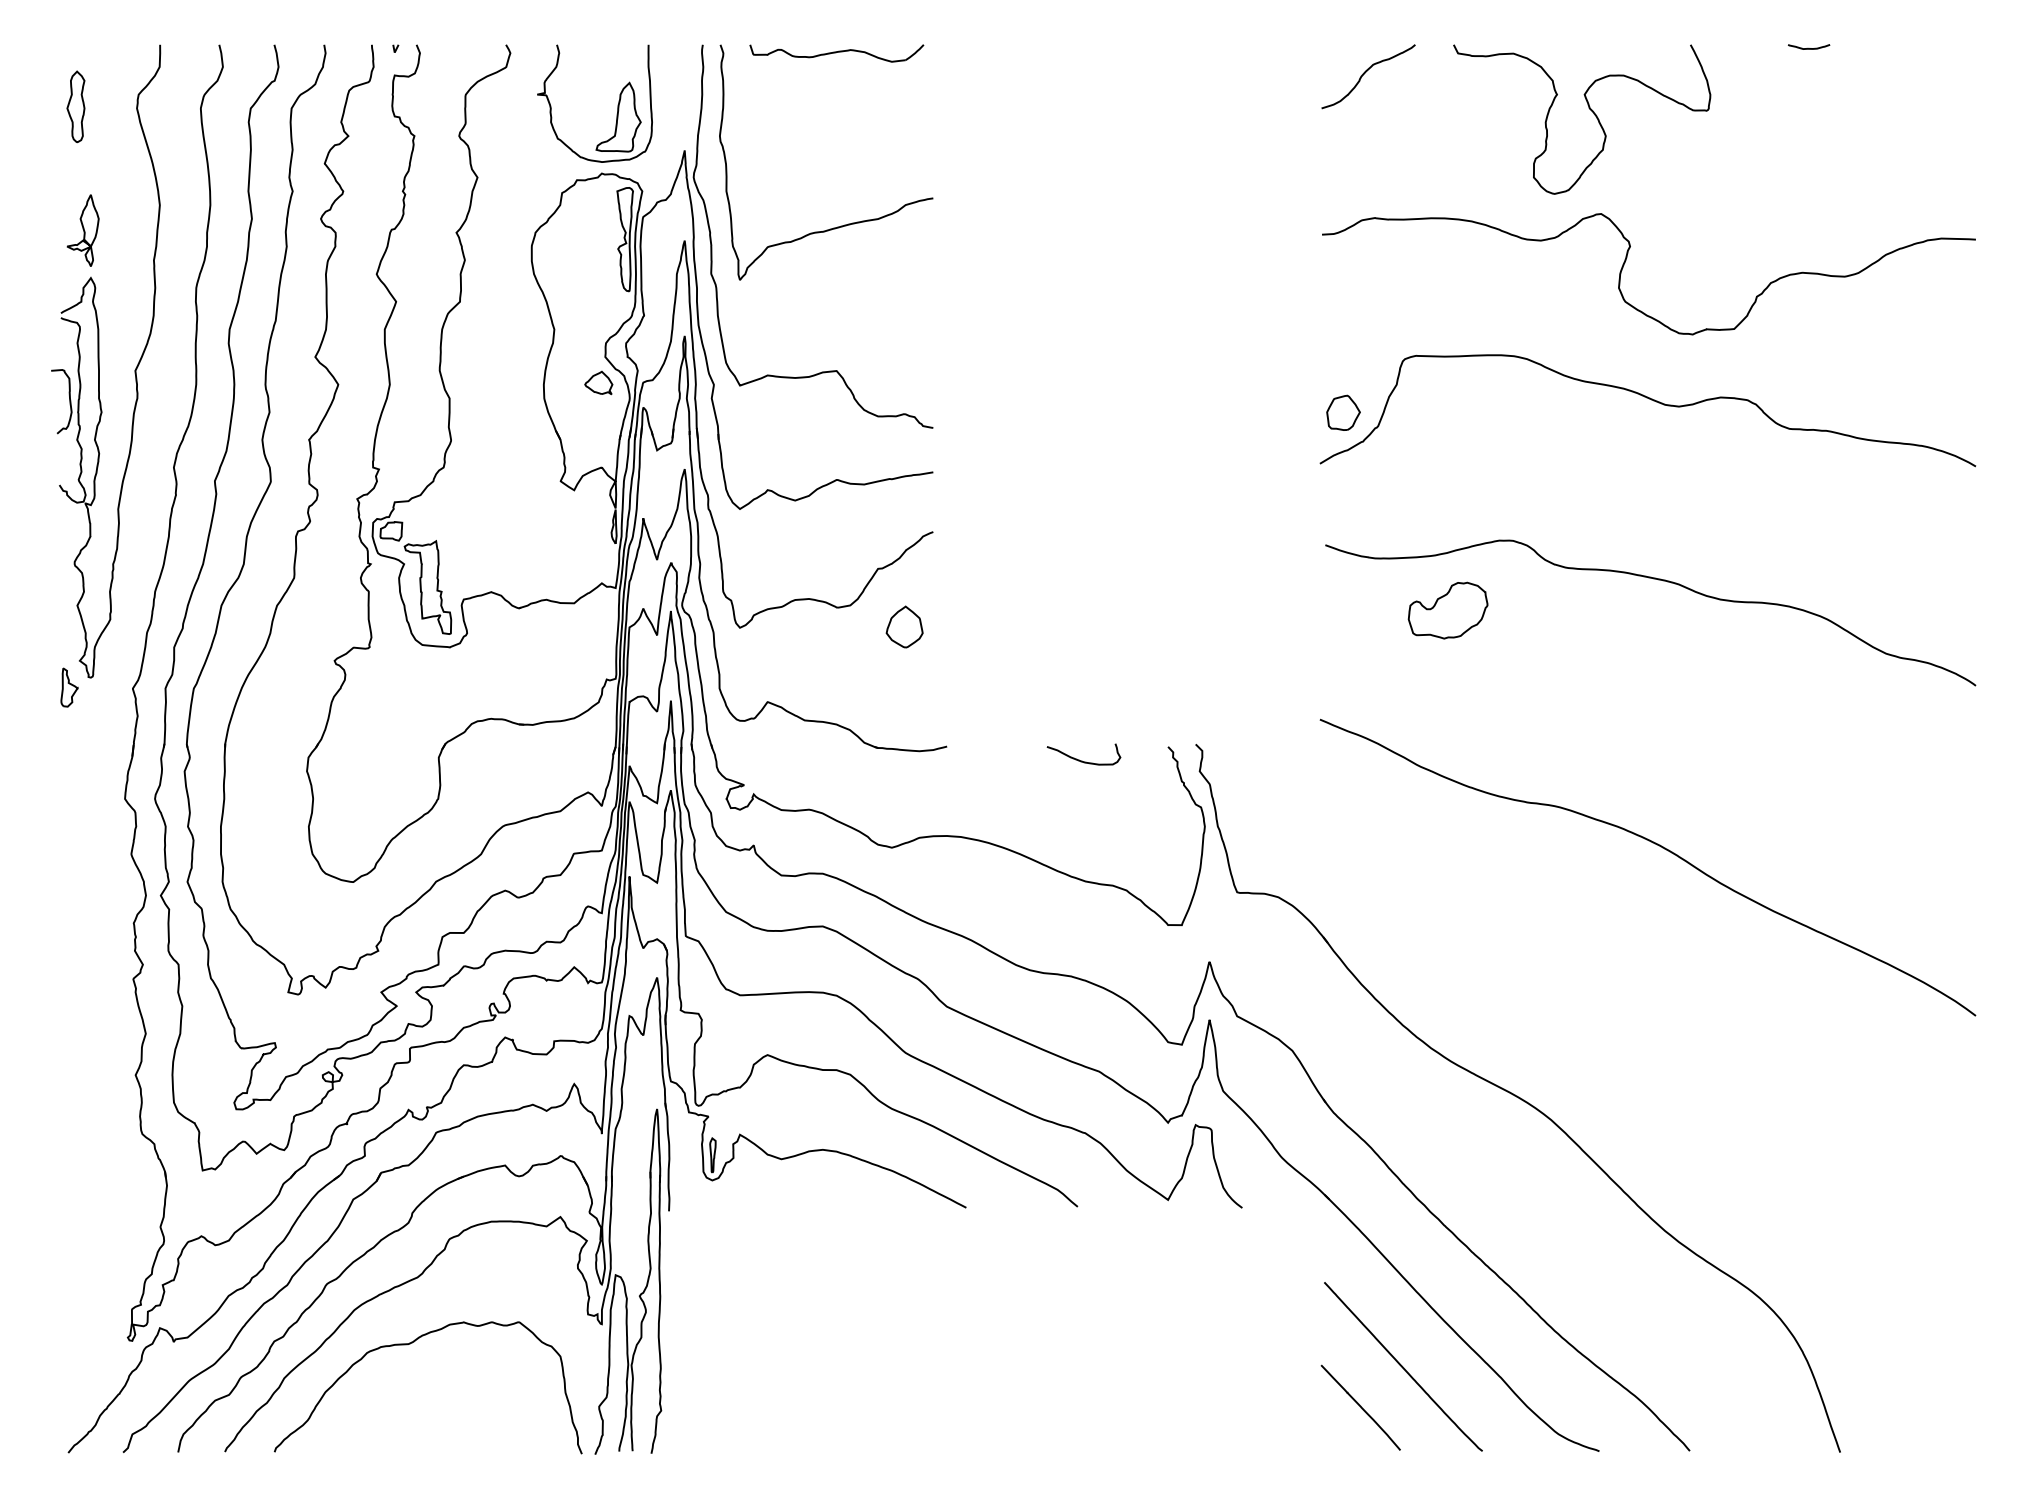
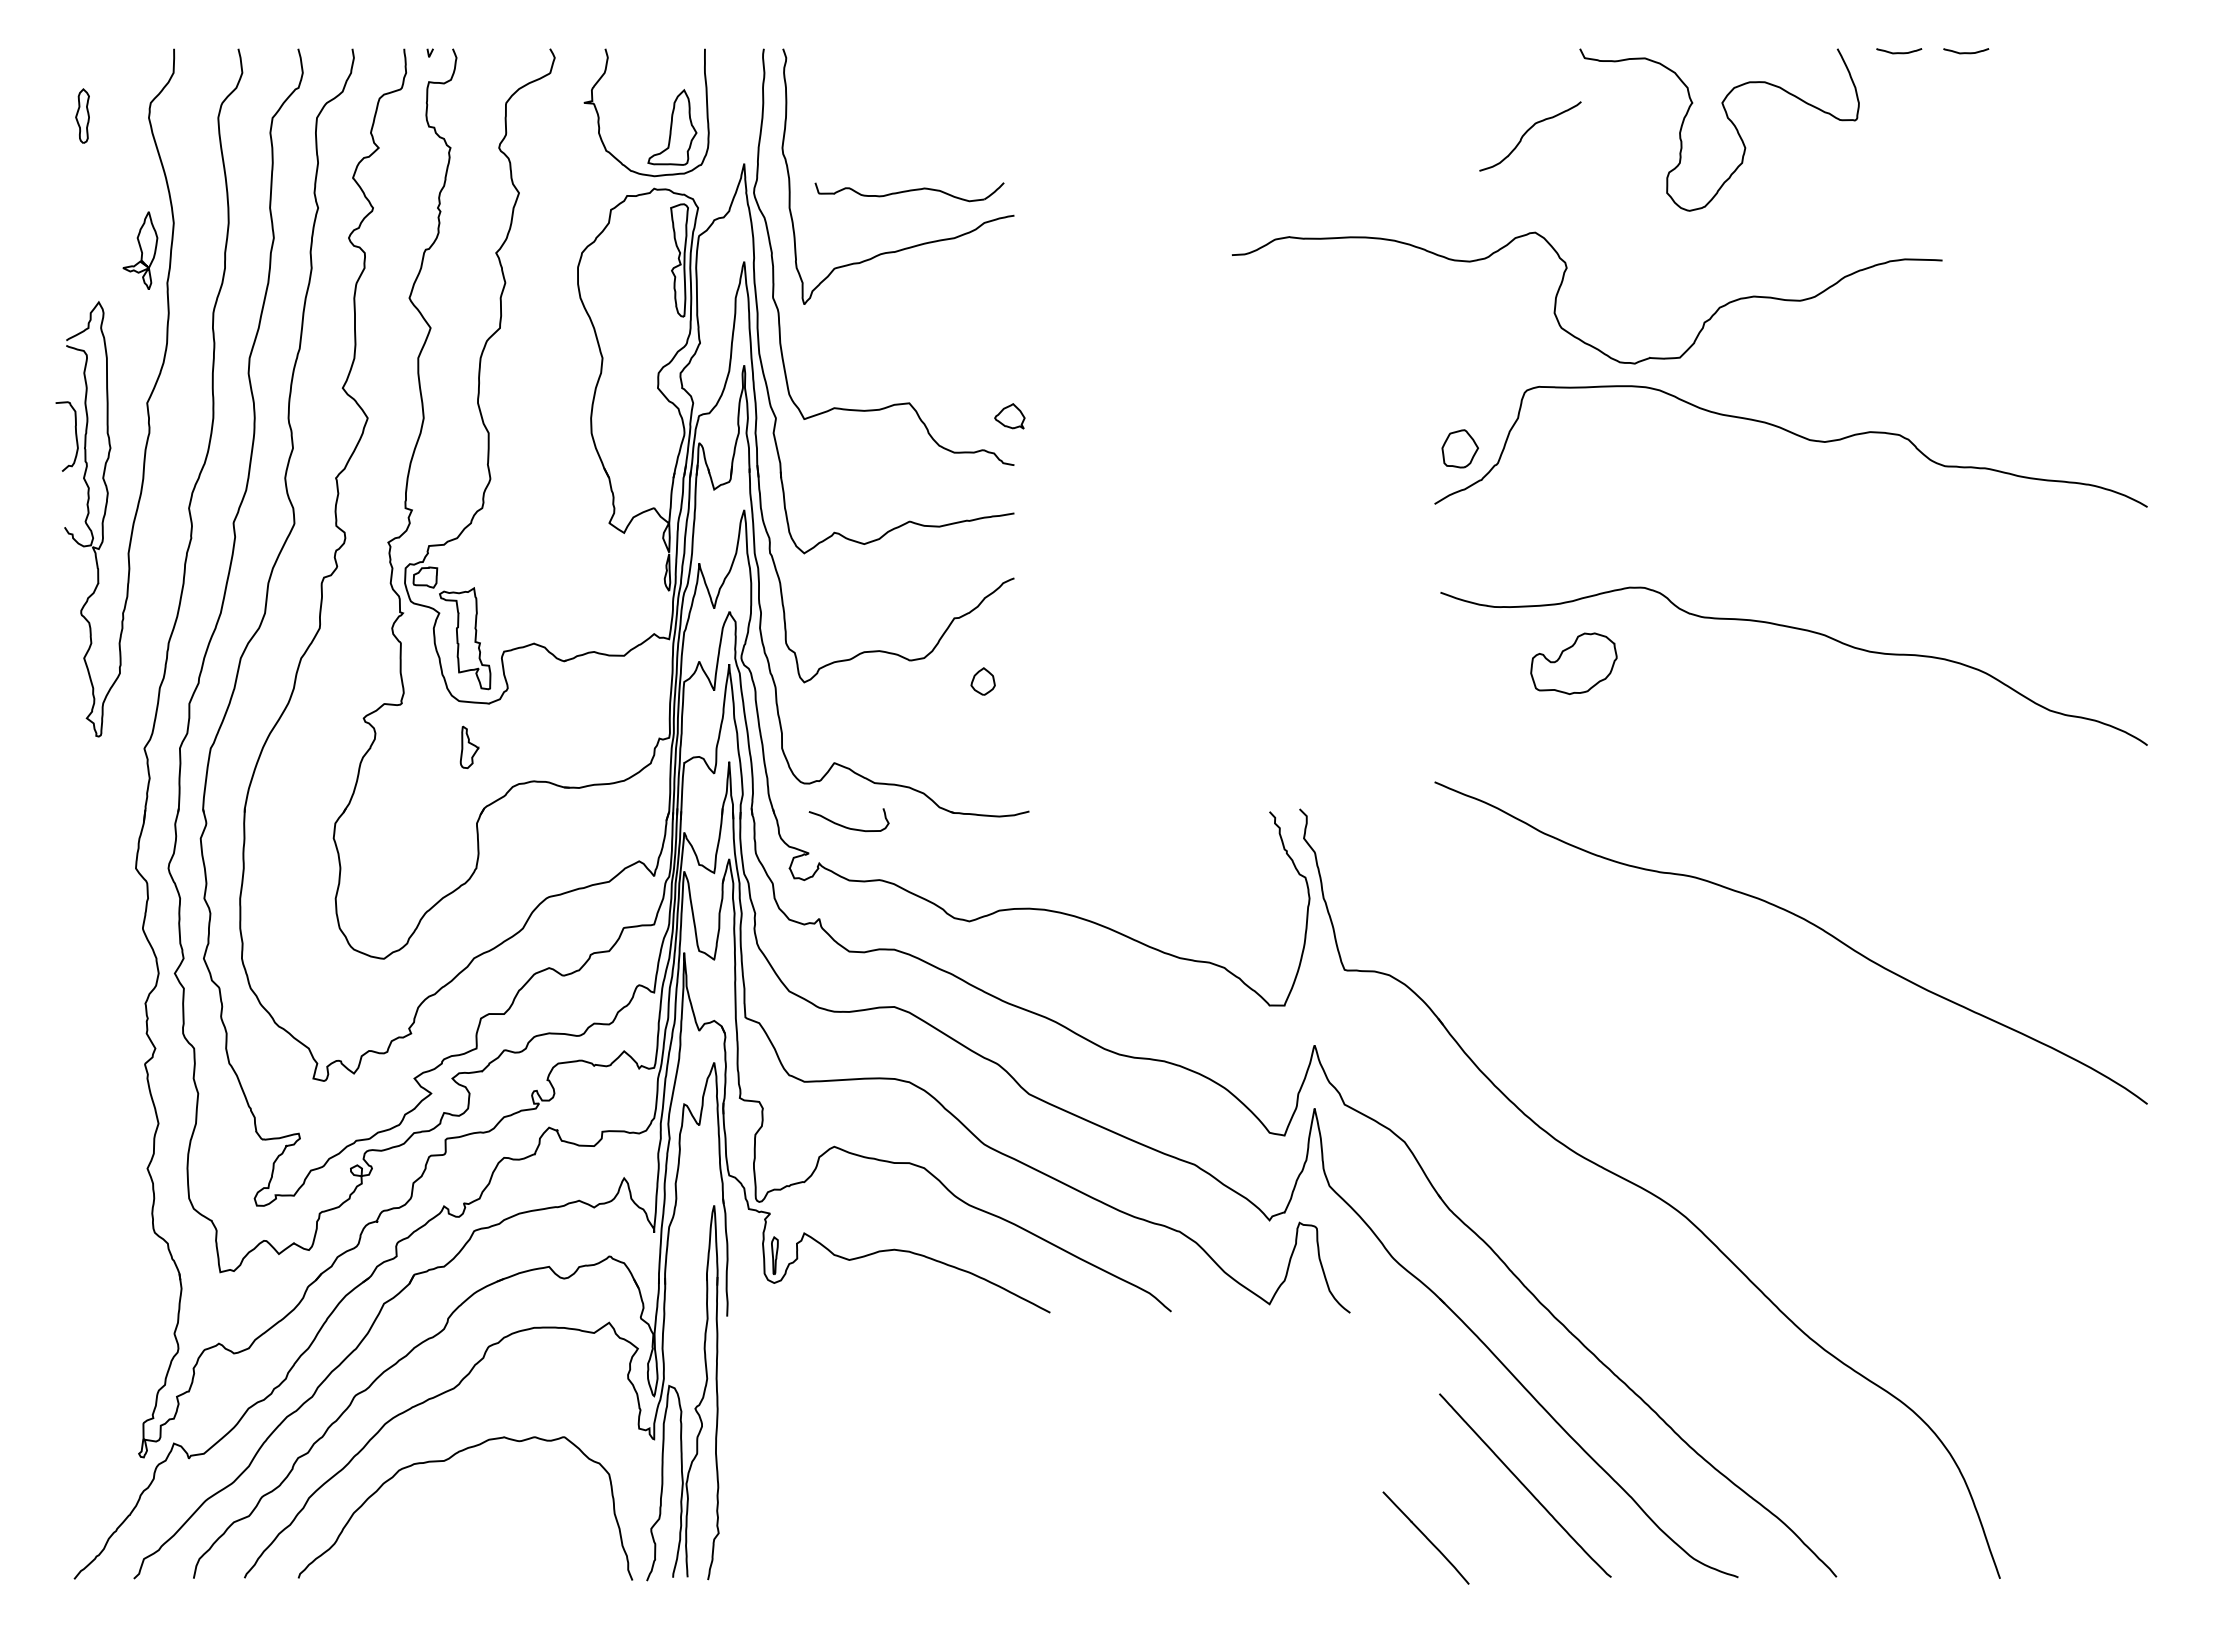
curve: (1747, 48) -> (1899, 52), added
part: (836, 53) -> (909, 192), moved
curve: (1365, 73) -> (1527, 132), moved
part: (75, 106) -> (82, 115), size x0.7
part: (83, 230) -> (140, 250), moved
curve: (1626, 261) -> (1562, 284), moved
part: (598, 383) -> (1009, 416), moved
part: (903, 626) -> (982, 681), size x0.6
part: (69, 687) -> (469, 747), moved
curve: (1081, 760) -> (846, 826), moved
curve: (1360, 1407) -> (1425, 1537), moved

